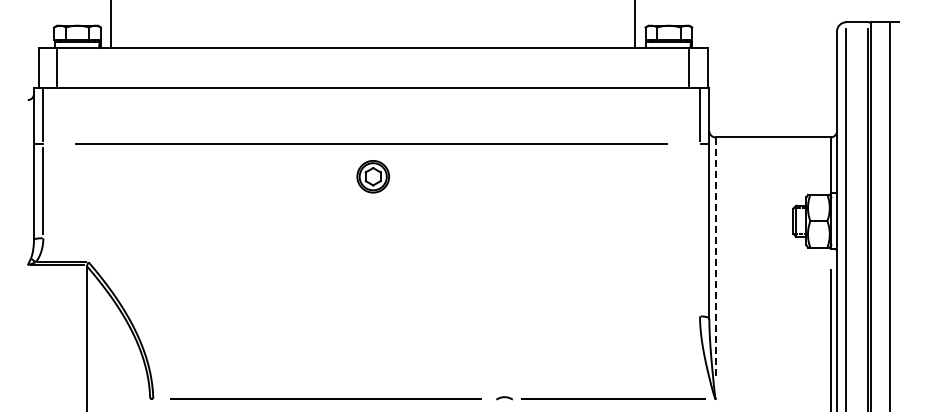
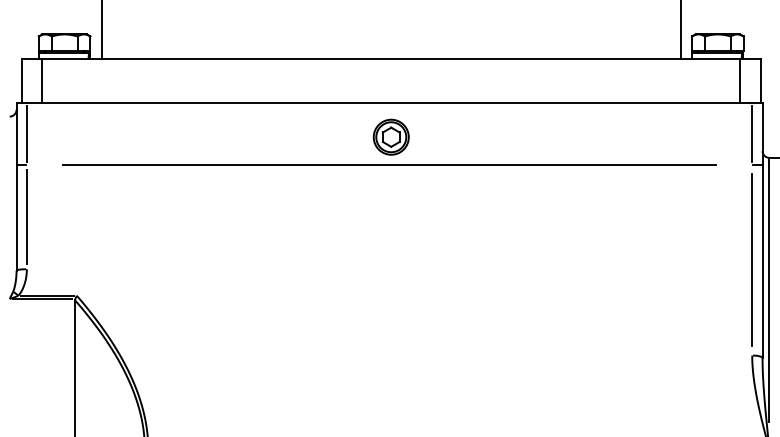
part: (372, 176) -> (390, 136), moved
line: (700, 229) -> (752, 259), added
line: (715, 257) -> (769, 290), dashed -> solid

